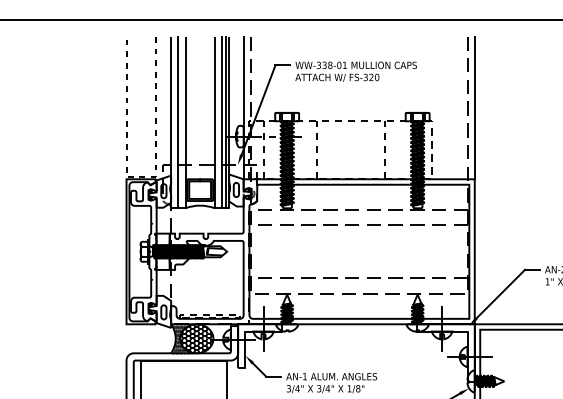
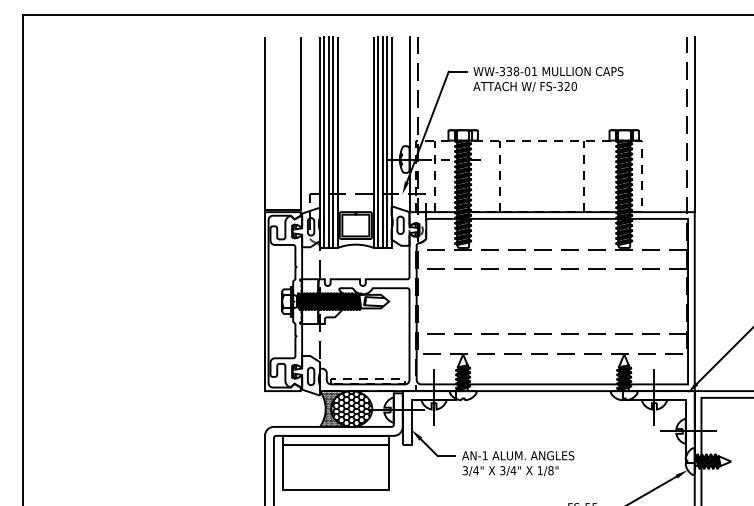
line: (174, 122) -> (324, 141), added
line: (182, 122) -> (333, 141), added
line: (218, 122) -> (378, 141), added
line: (140, 177) -> (282, 209), dashed -> solid
line: (183, 367) -> (335, 444), added

